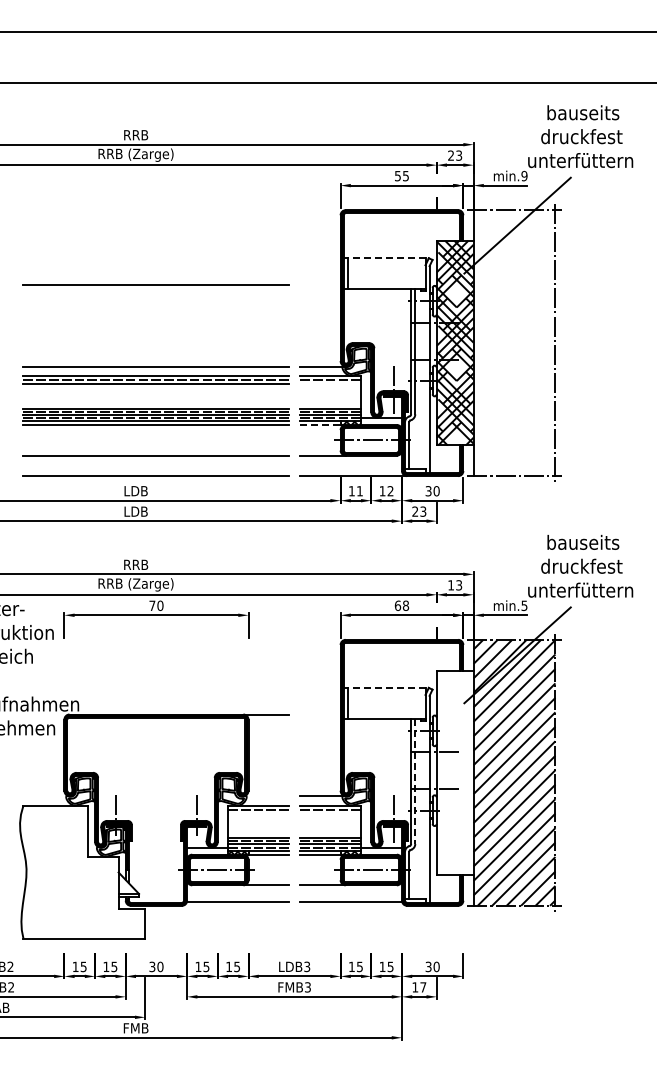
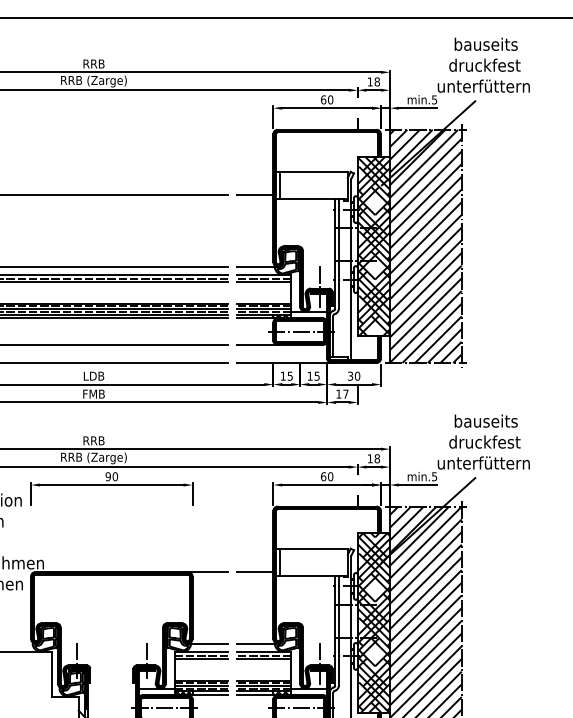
text: (455, 155) -> (374, 81), 23 -> 18
text: (401, 175) -> (326, 99), 55 -> 60
text: (524, 175) -> (434, 99), min.9 -> min.5
line: (384, 258) -> (311, 172), dashed -> solid
line: (319, 284) -> (254, 194), added
hatch: (514, 343) -> (425, 246), added
line: (330, 384) -> (264, 282), added
line: (320, 425) -> (255, 318), dashed -> solid
text: (359, 491) -> (289, 376), 11 -> 15
text: (390, 491) -> (317, 376), 12 -> 15
text: (135, 511) -> (93, 394), LDB -> FMB
text: (419, 511) -> (342, 394), 23 -> 17
text: (459, 585) -> (377, 458), 13 -> 18
text: (152, 605) -> (108, 476), 70 -> 90
text: (405, 605) -> (330, 476), 68 -> 60
line: (384, 687) -> (311, 548), dashed -> solid
line: (319, 714) -> (254, 572), added
hatch: (454, 772) -> (373, 622), added
line: (415, 781) -> (339, 630), dashed -> solid
line: (265, 796) -> (207, 643), added
line: (258, 813) -> (201, 658), added
line: (330, 813) -> (264, 658), added

